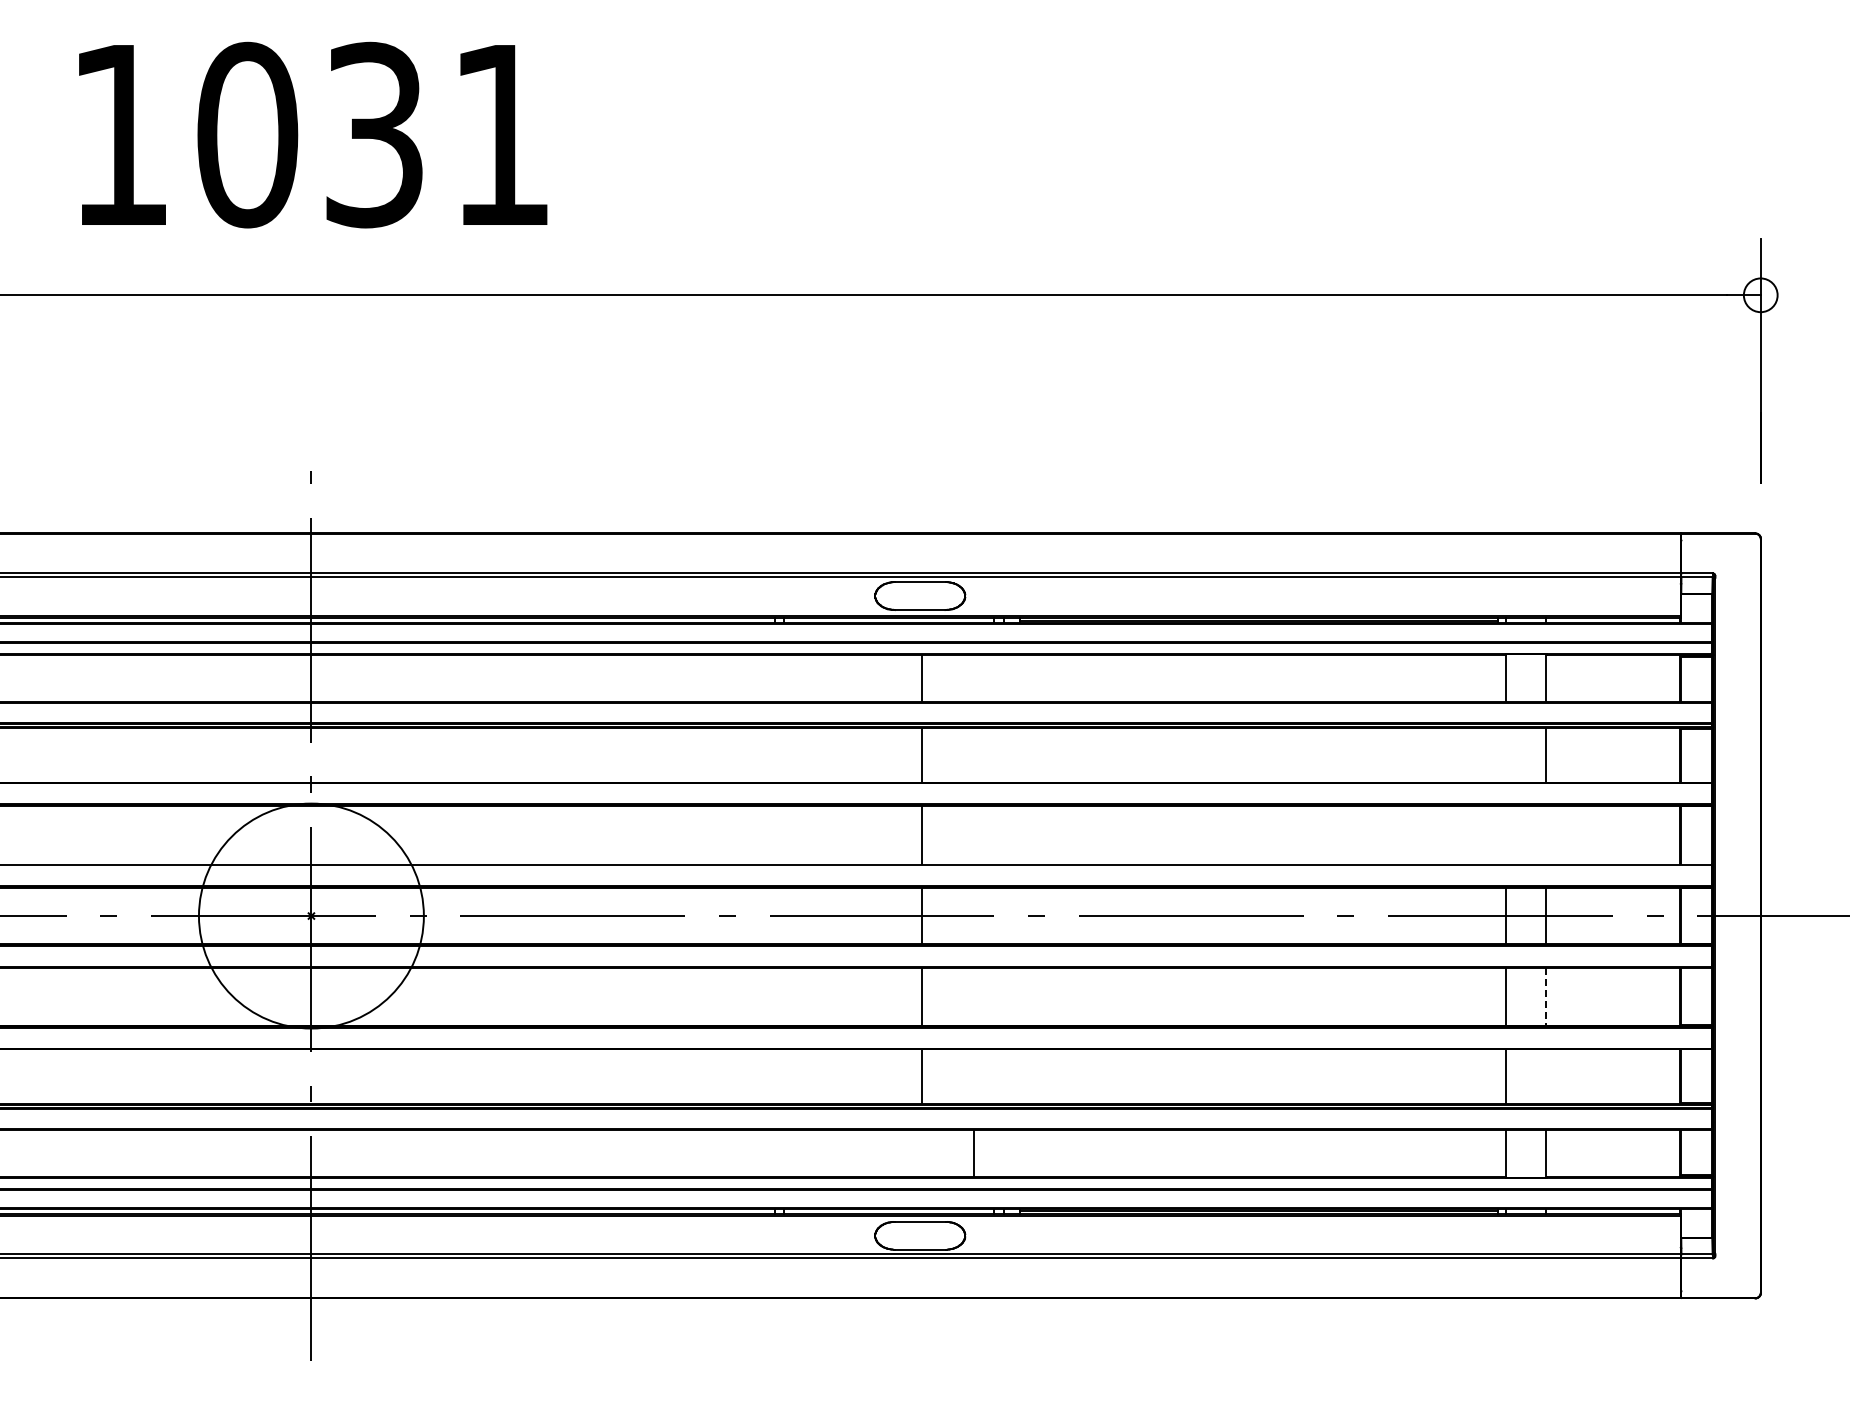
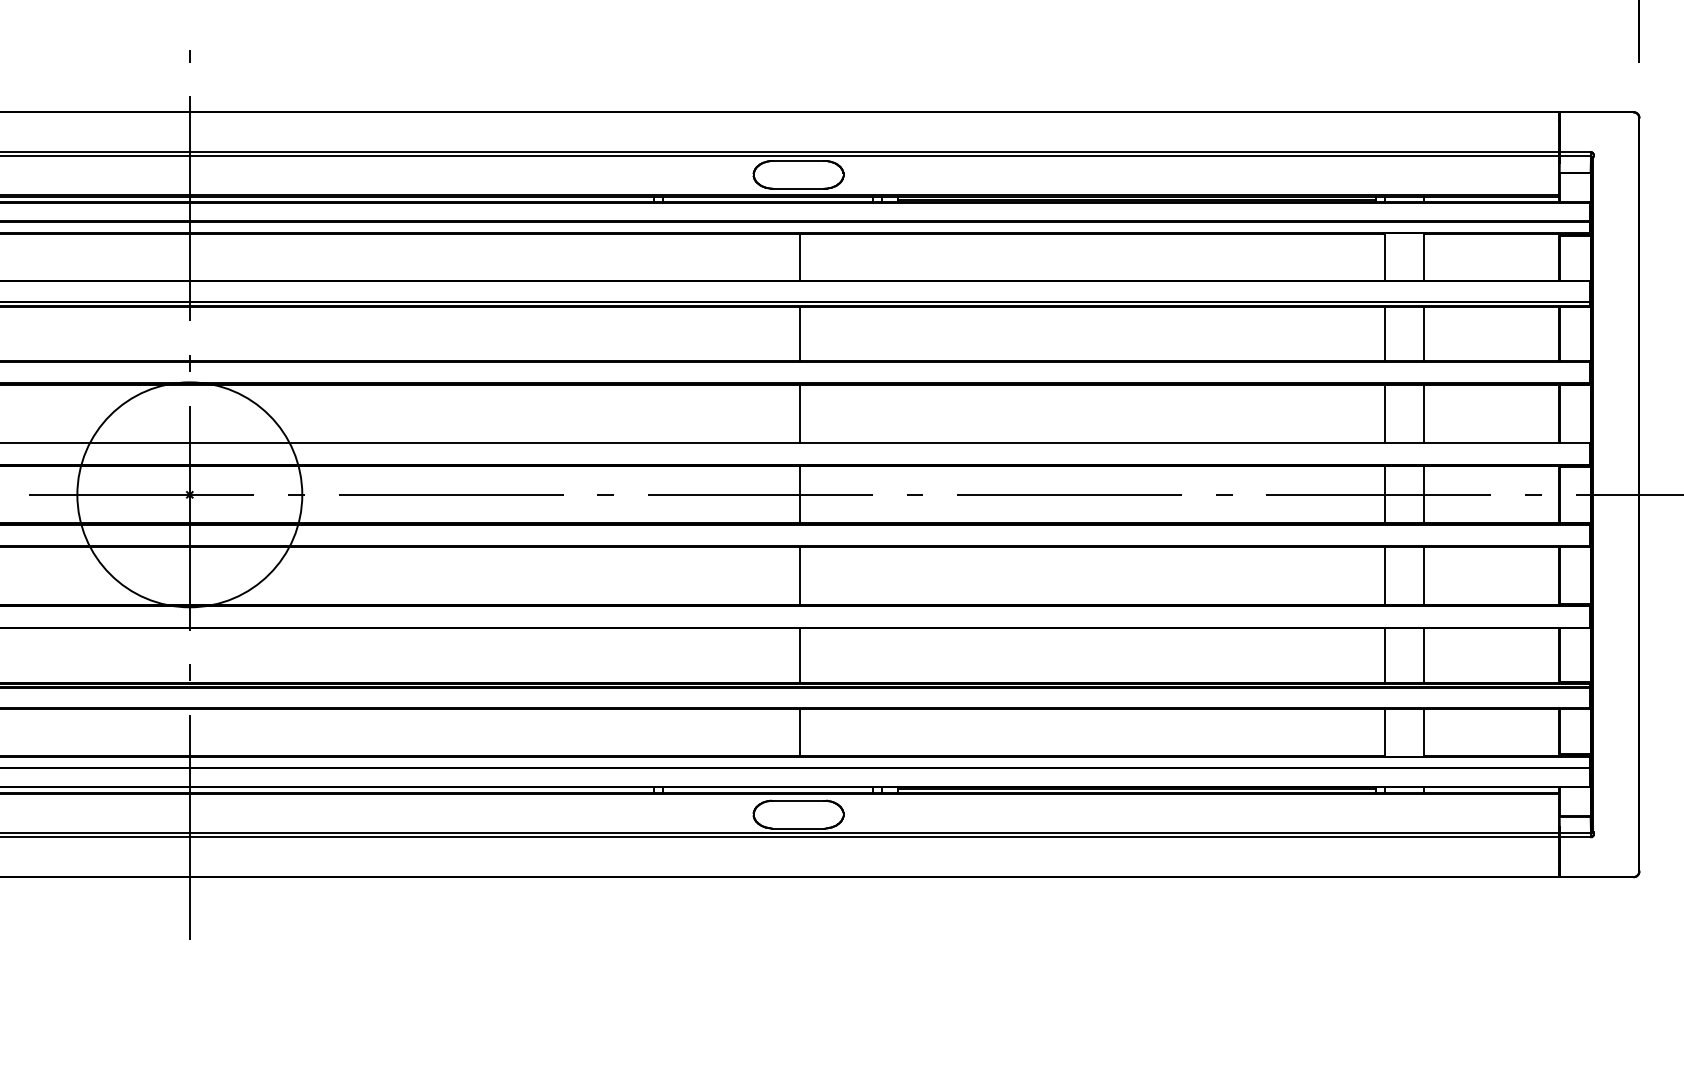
line: (1506, 754) -> (1384, 333), added
line: (1506, 834) -> (1384, 413), added
line: (1545, 834) -> (1423, 413), added
line: (1545, 997) -> (1423, 576), dashed -> solid
line: (1545, 1076) -> (1423, 655), added
line: (973, 1152) -> (799, 731), moved

